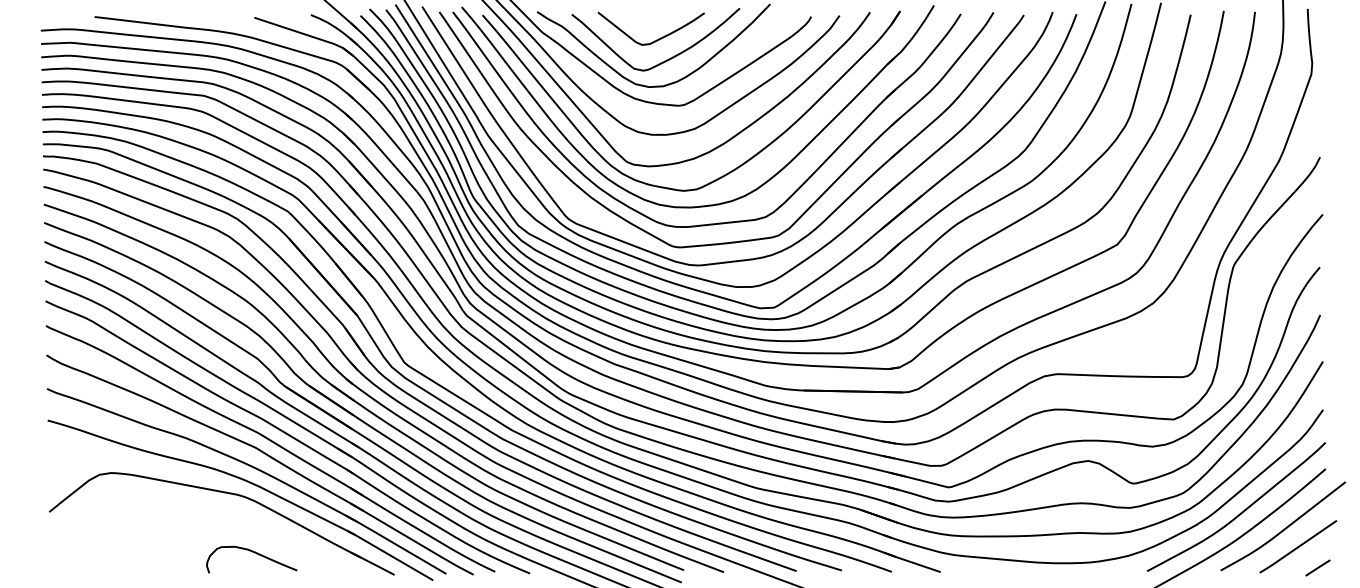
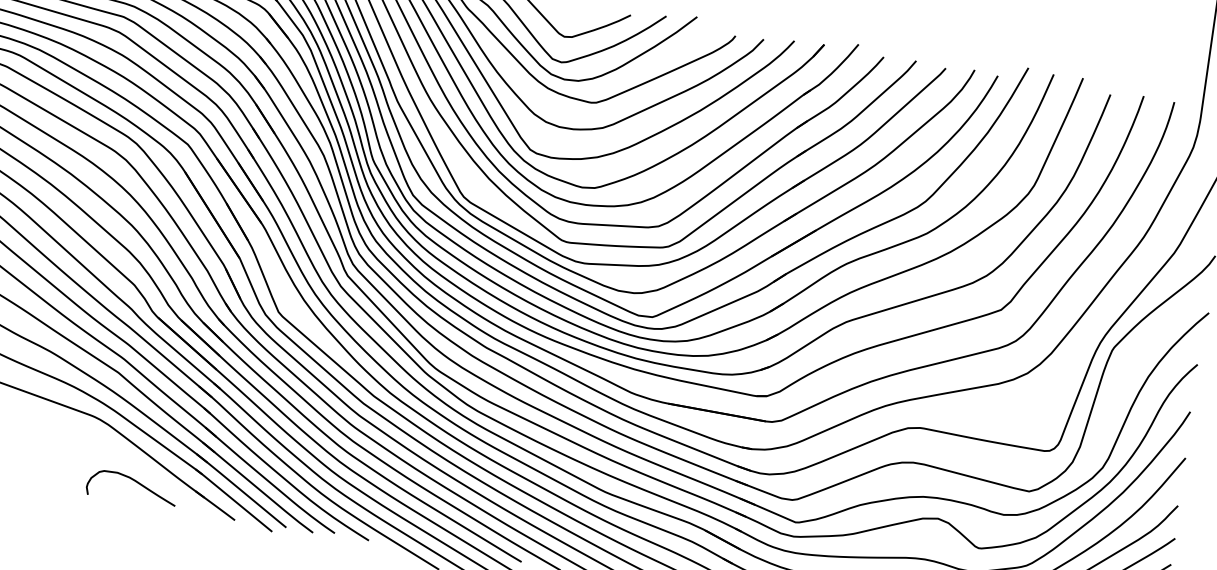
curve: (254, 553) -> (135, 482), moved

